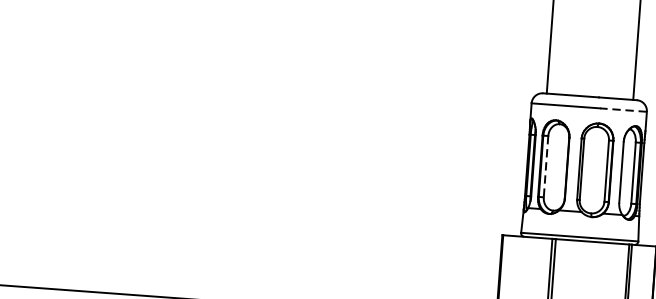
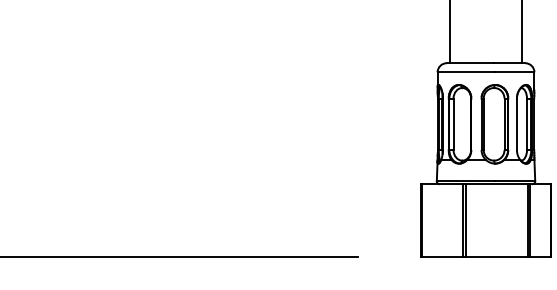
line: (623, 110) -> (514, 72), dashed -> solid
line: (545, 166) -> (453, 124), dashed -> solid

